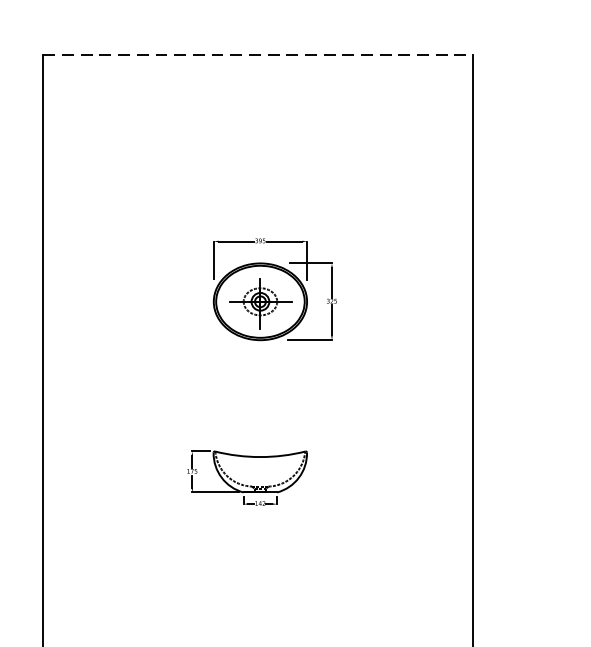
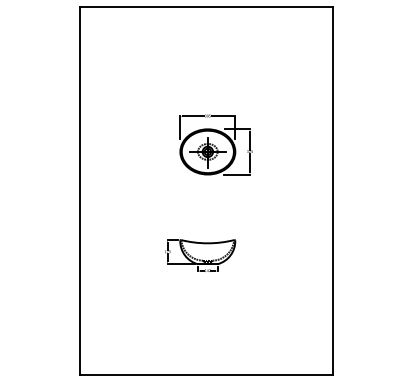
line: (258, 54) -> (206, 6), dashed -> solid

